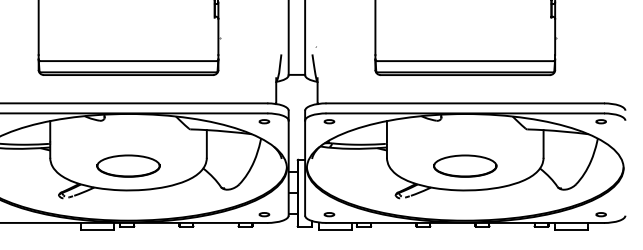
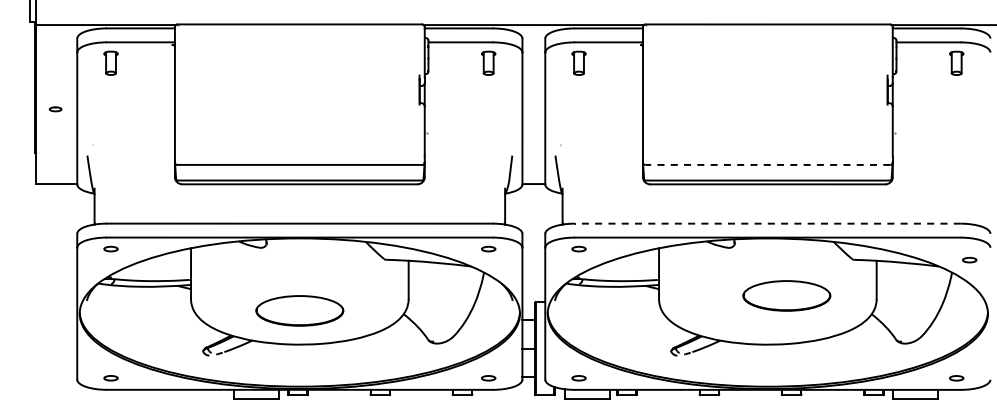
line: (465, 60) -> (767, 164), solid -> dashed
line: (465, 103) -> (767, 223), solid -> dashed
part: (601, 121) -> (969, 260), moved
part: (465, 165) -> (786, 295), moved

